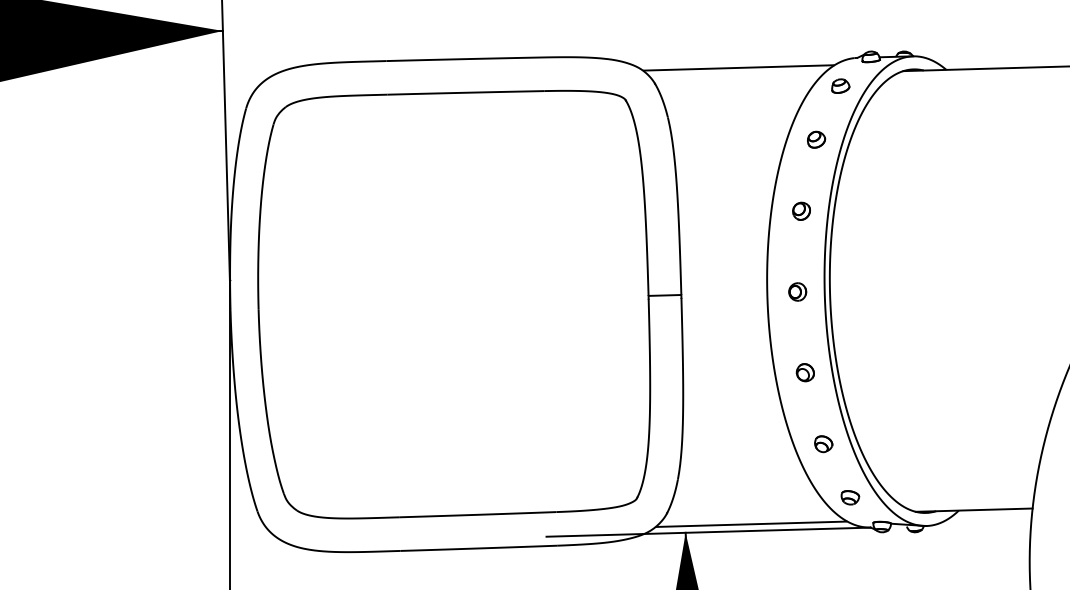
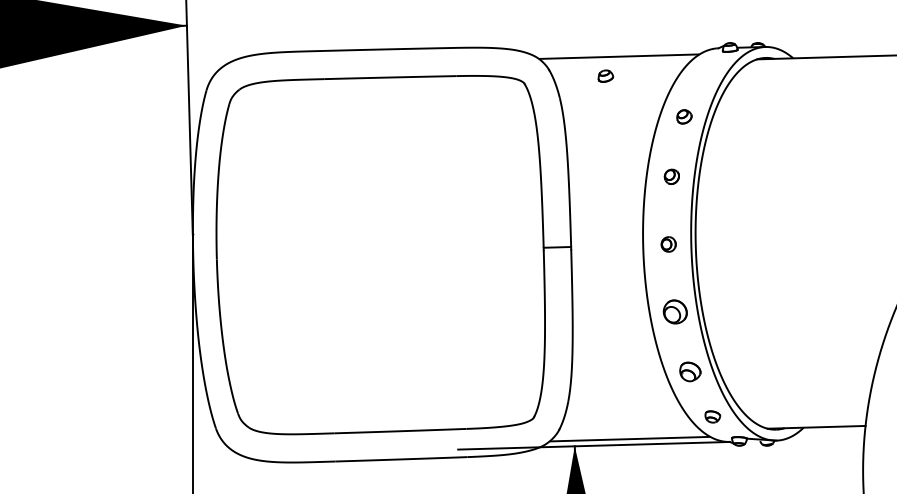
part: (840, 85) -> (605, 75), moved
part: (804, 372) -> (674, 311), size x1.6
part: (823, 444) -> (690, 372), size x1.4

